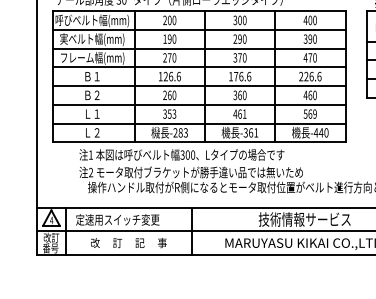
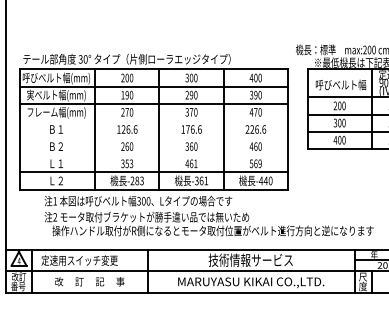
line: (199, 66) -> (154, 120), removed
line: (199, 86) -> (154, 138), removed
line: (199, 105) -> (154, 155), removed

